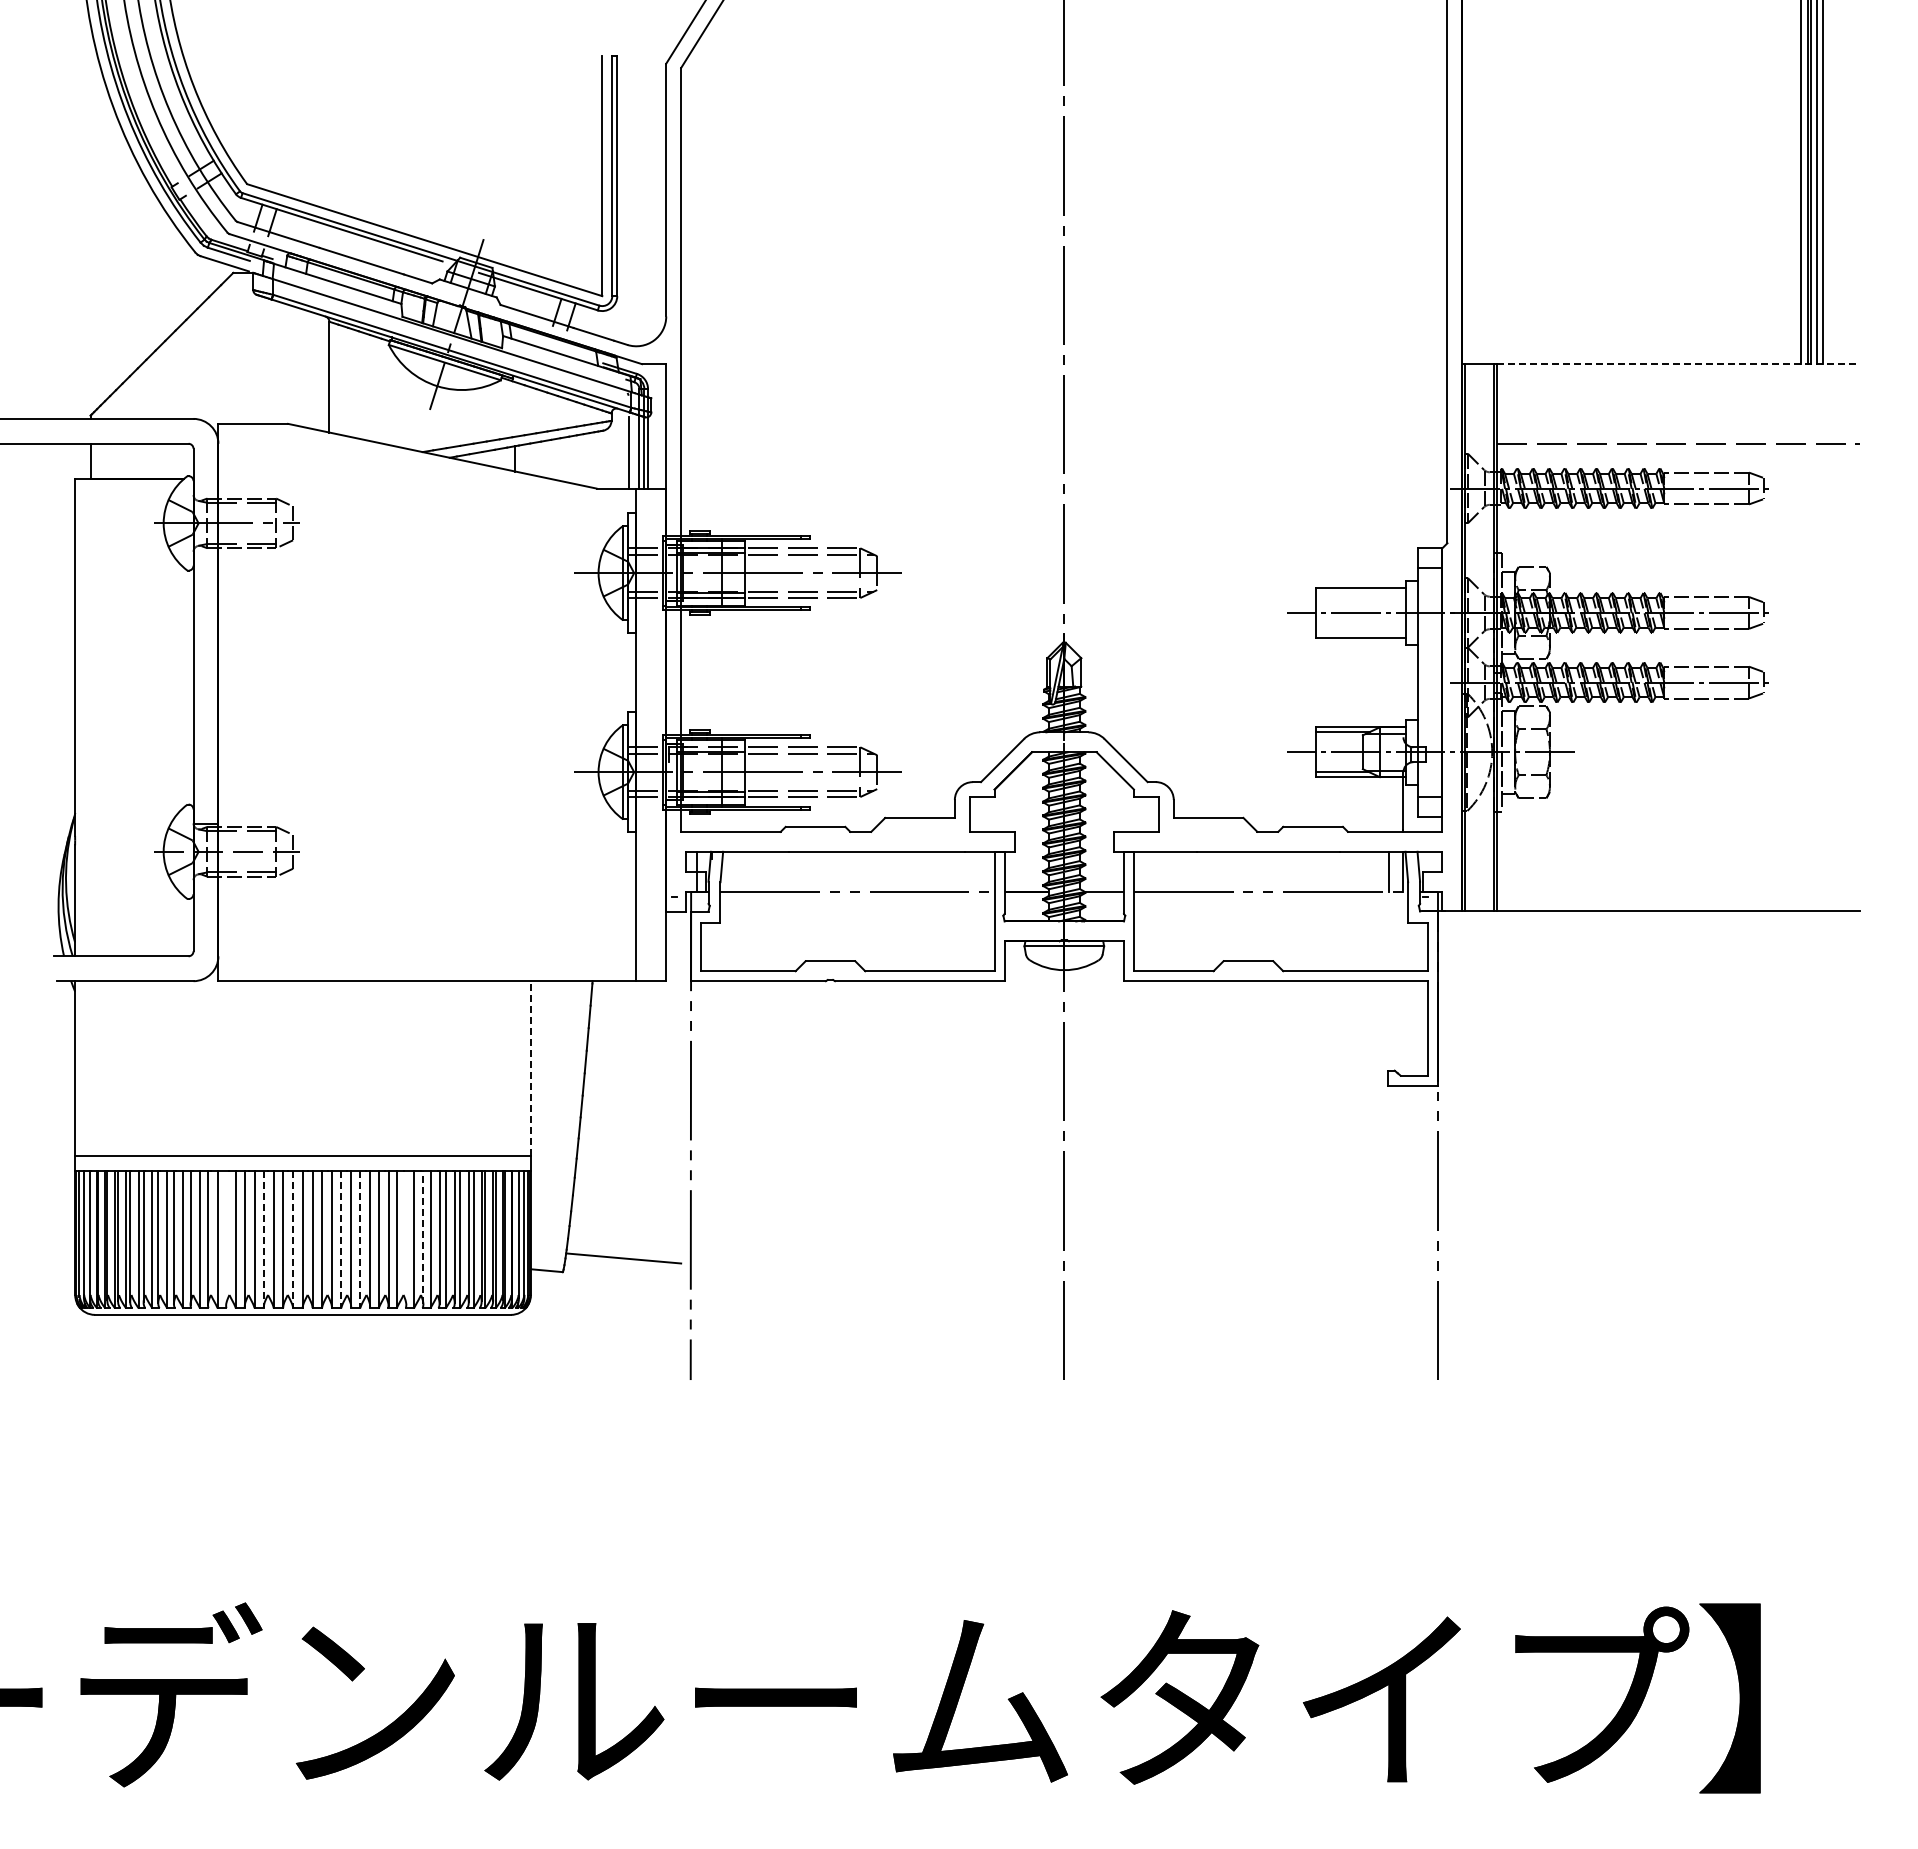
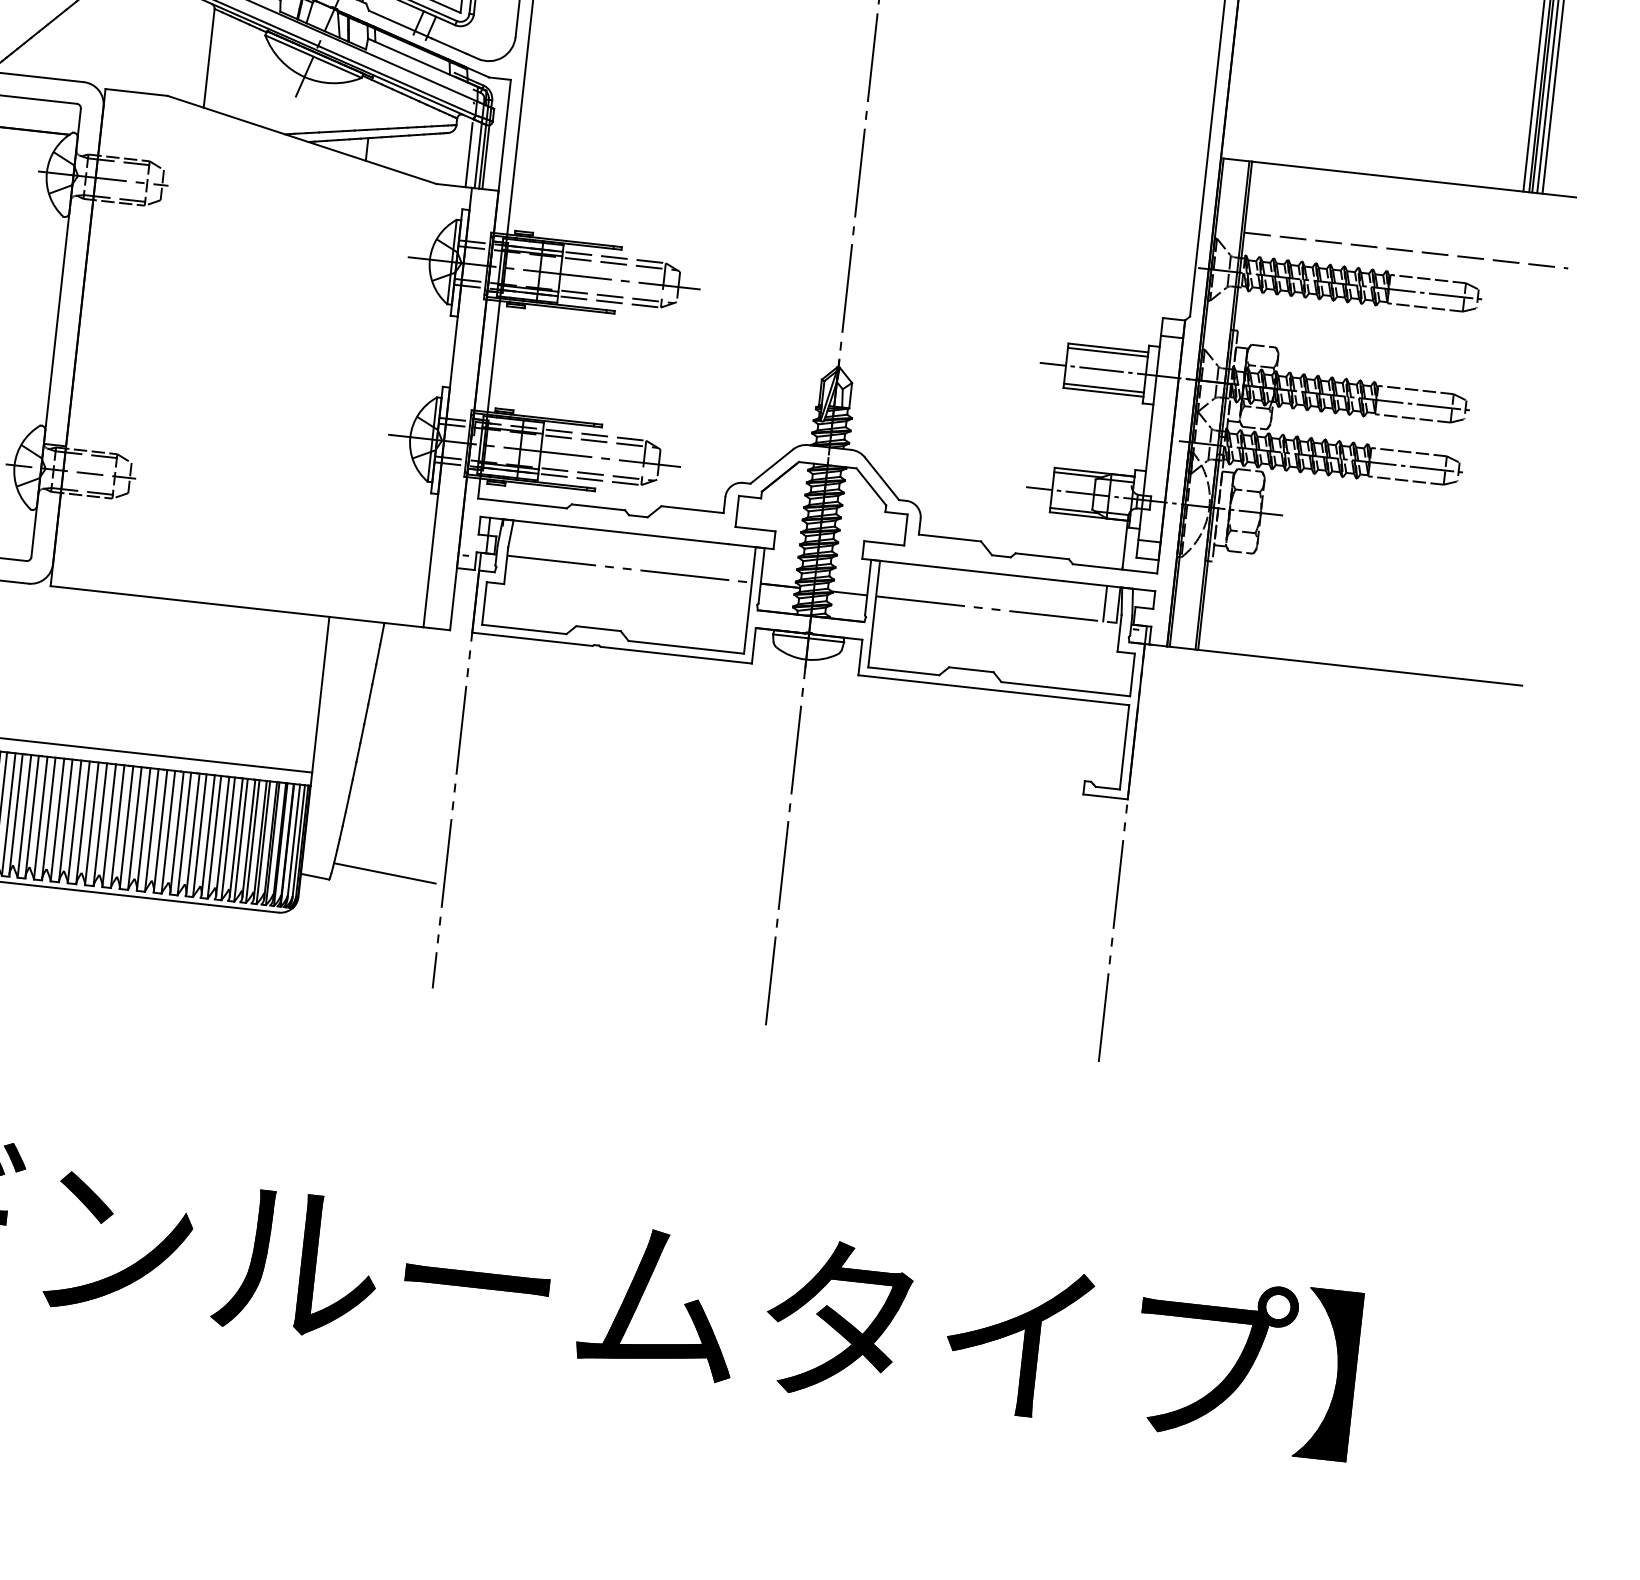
line: (1678, 364) -> (1413, 179), dashed -> solid
line: (1360, 592) -> (1107, 351), added
line: (1360, 633) -> (1103, 388), added
line: (530, 1067) -> (320, 693), dashed -> solid
line: (226, 1237) -> (32, 815), added
line: (406, 1237) -> (193, 833), added
line: (423, 1237) -> (208, 834), dashed -> solid
line: (263, 1239) -> (65, 820), dashed -> solid
line: (293, 1239) -> (92, 823), dashed -> solid
line: (341, 1239) -> (135, 828), dashed -> solid
line: (360, 1239) -> (151, 830), dashed -> solid

